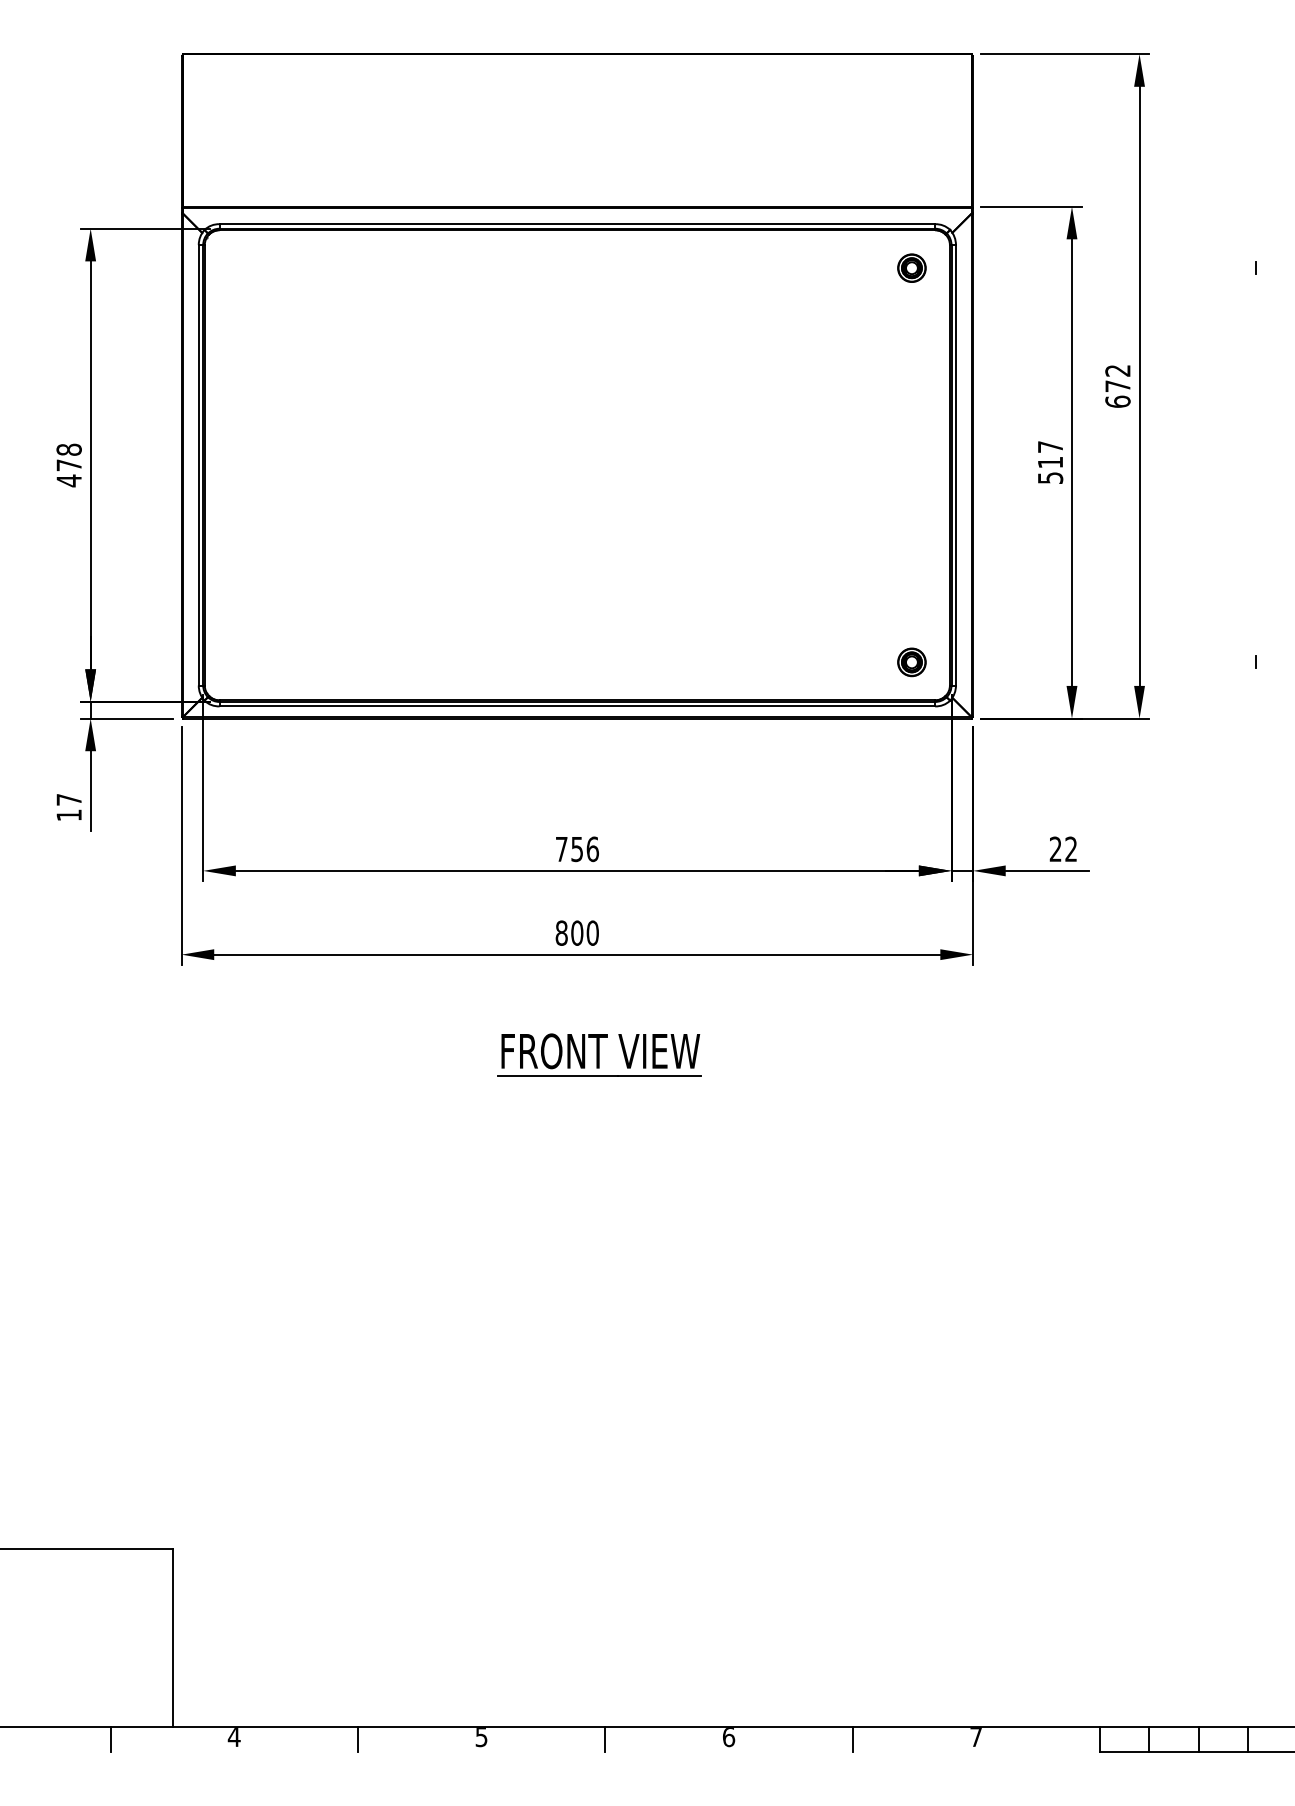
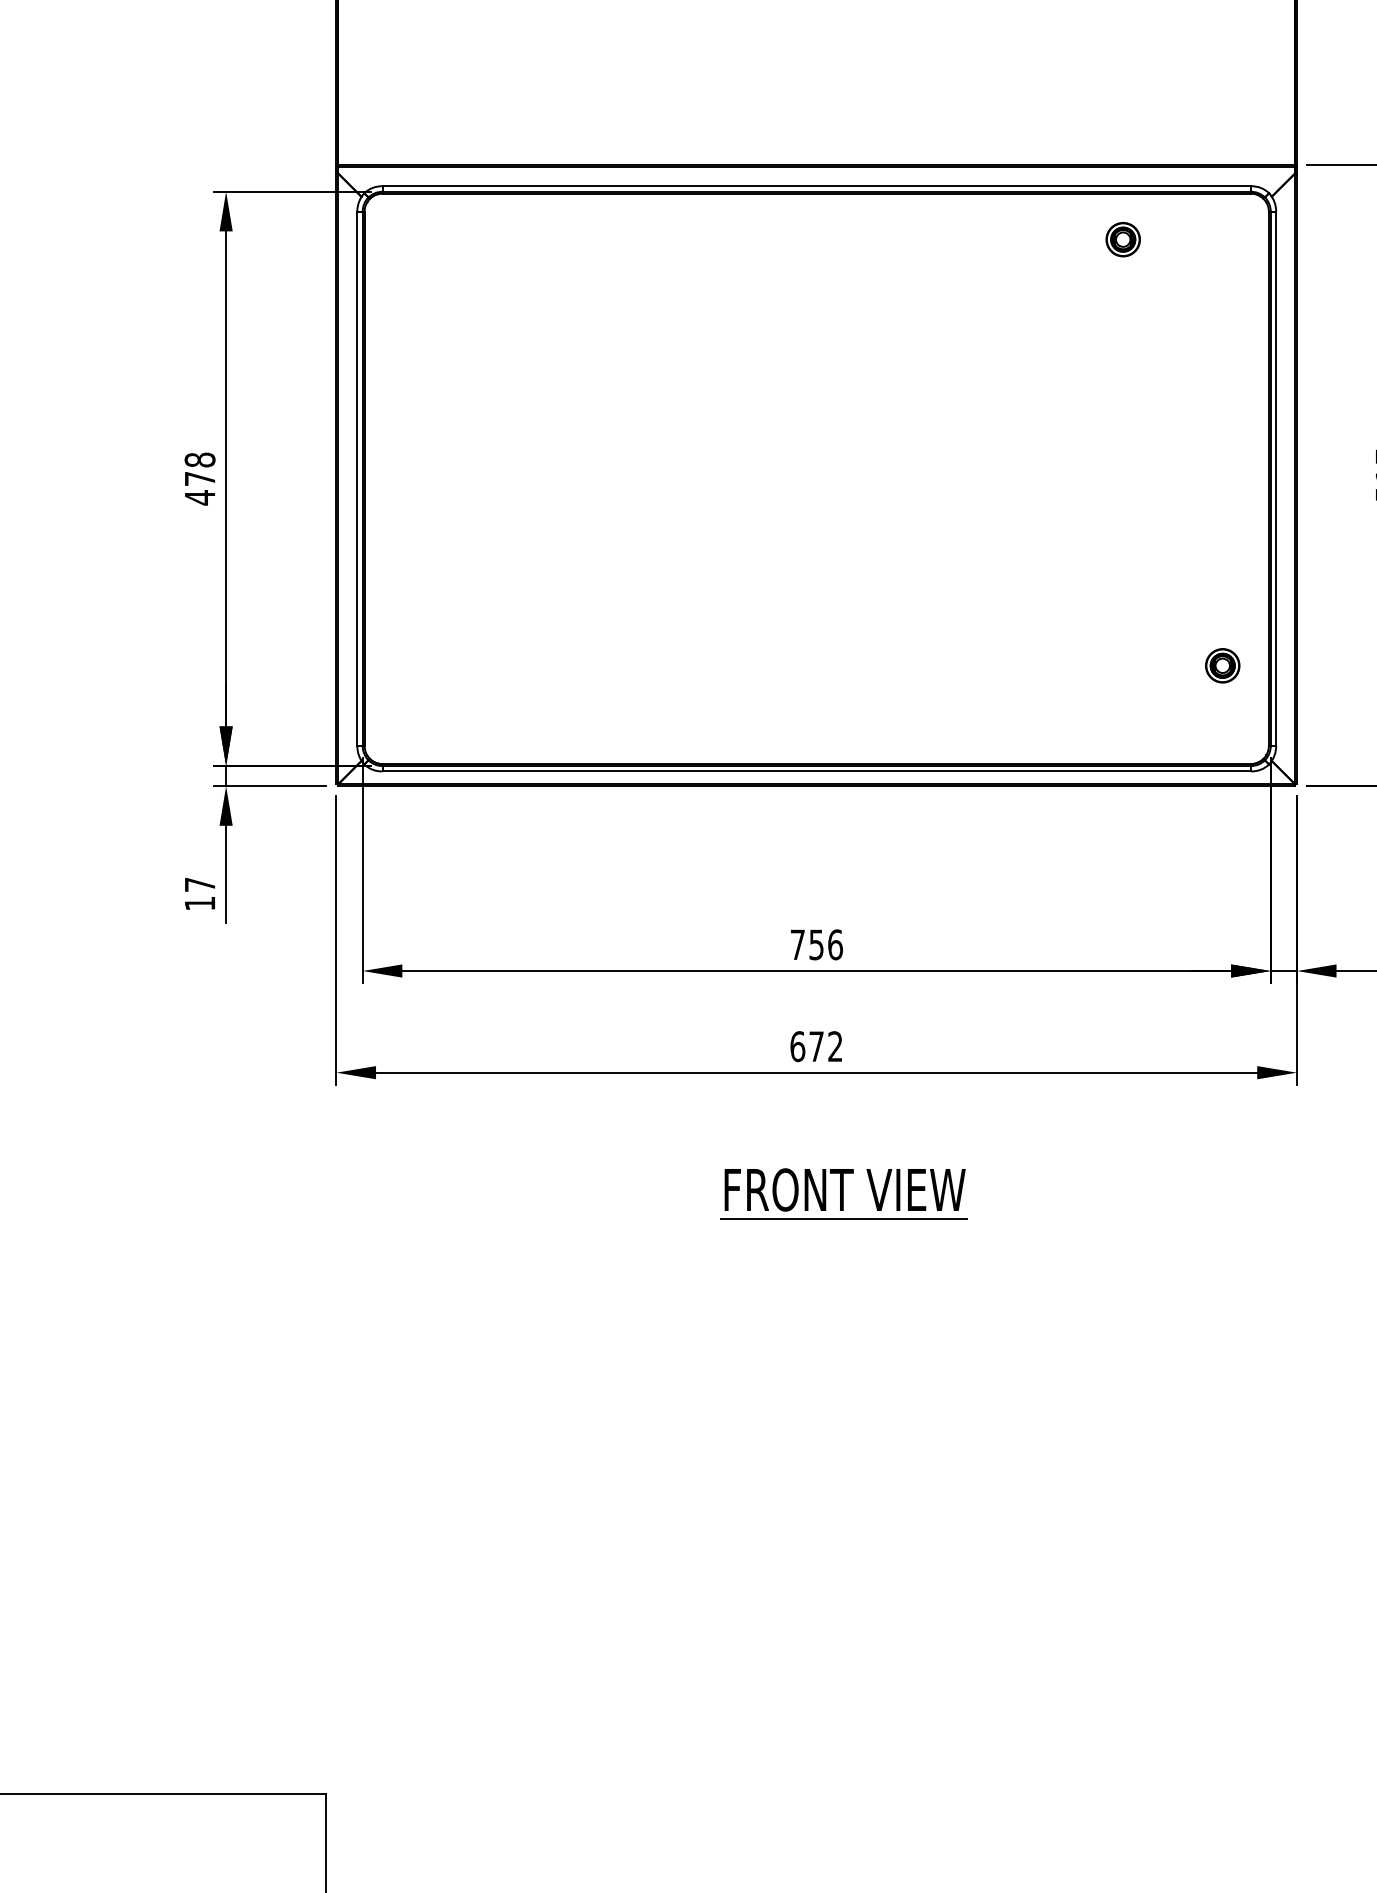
part: (911, 267) -> (1122, 238), moved
part: (911, 662) -> (1222, 665), moved
text: (576, 932) -> (815, 1045), 800 -> 672

